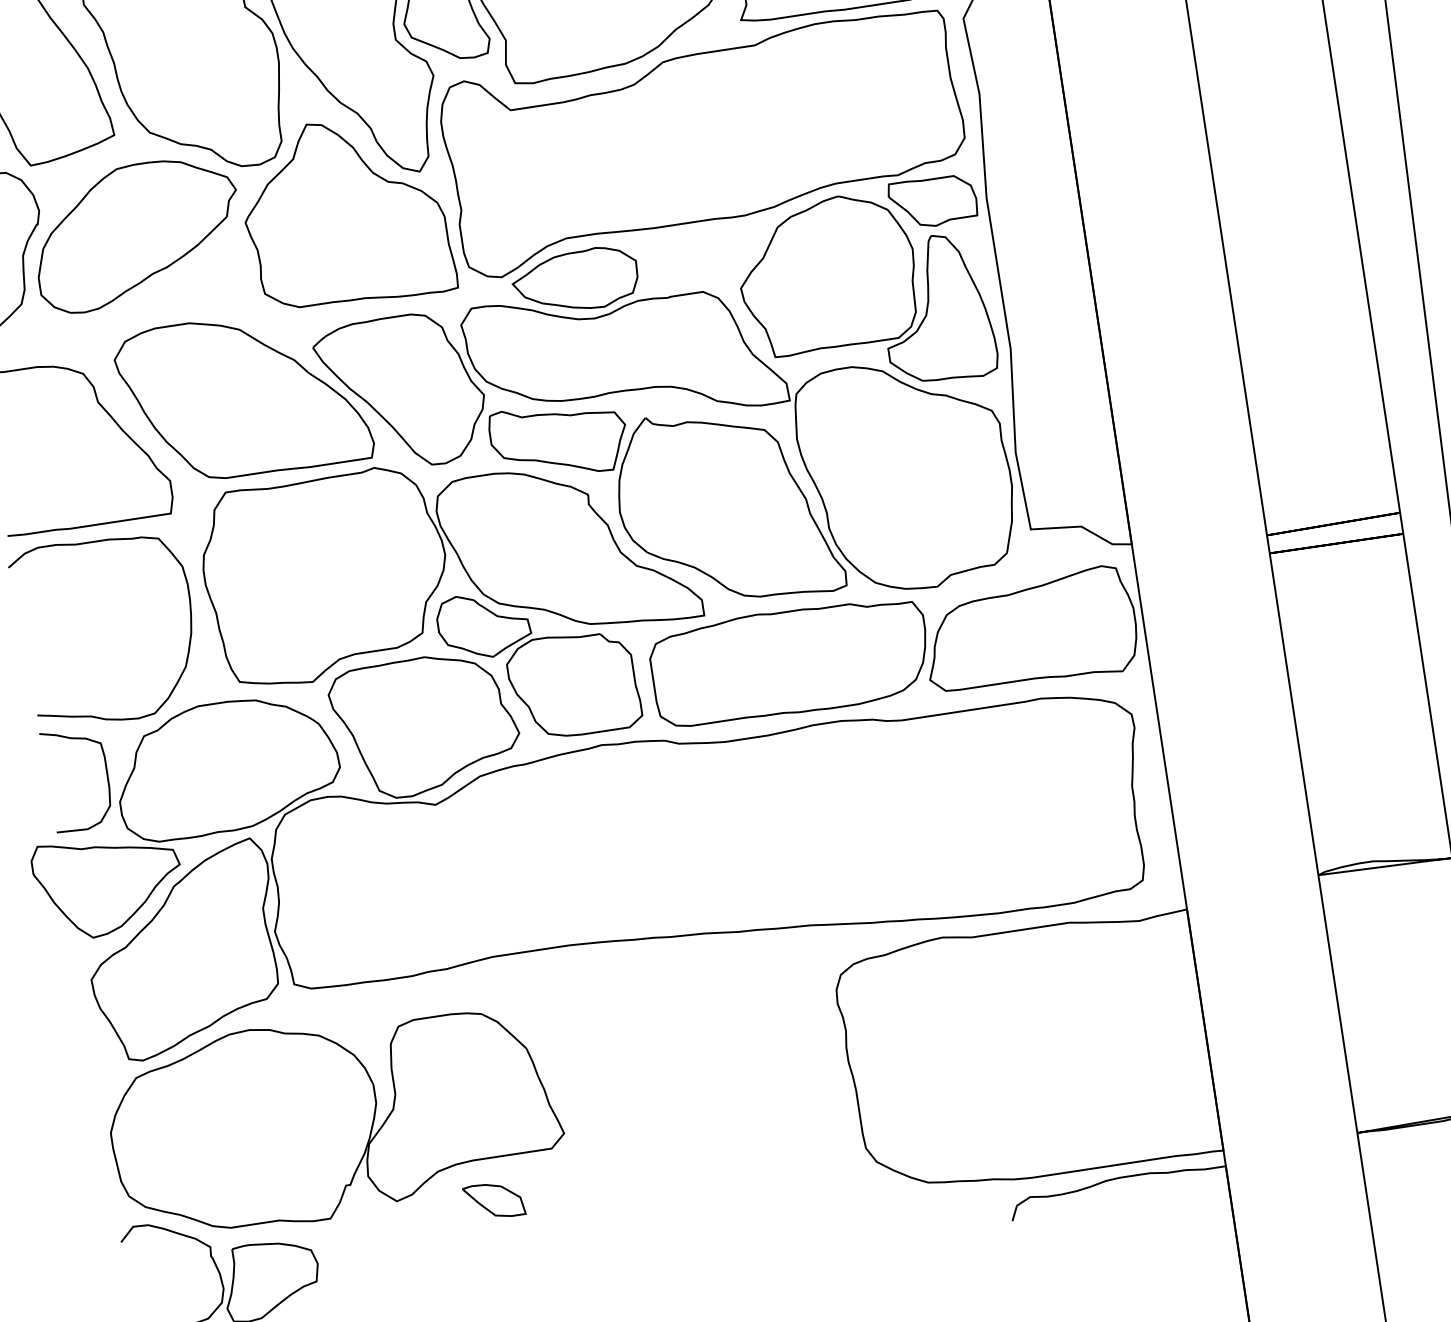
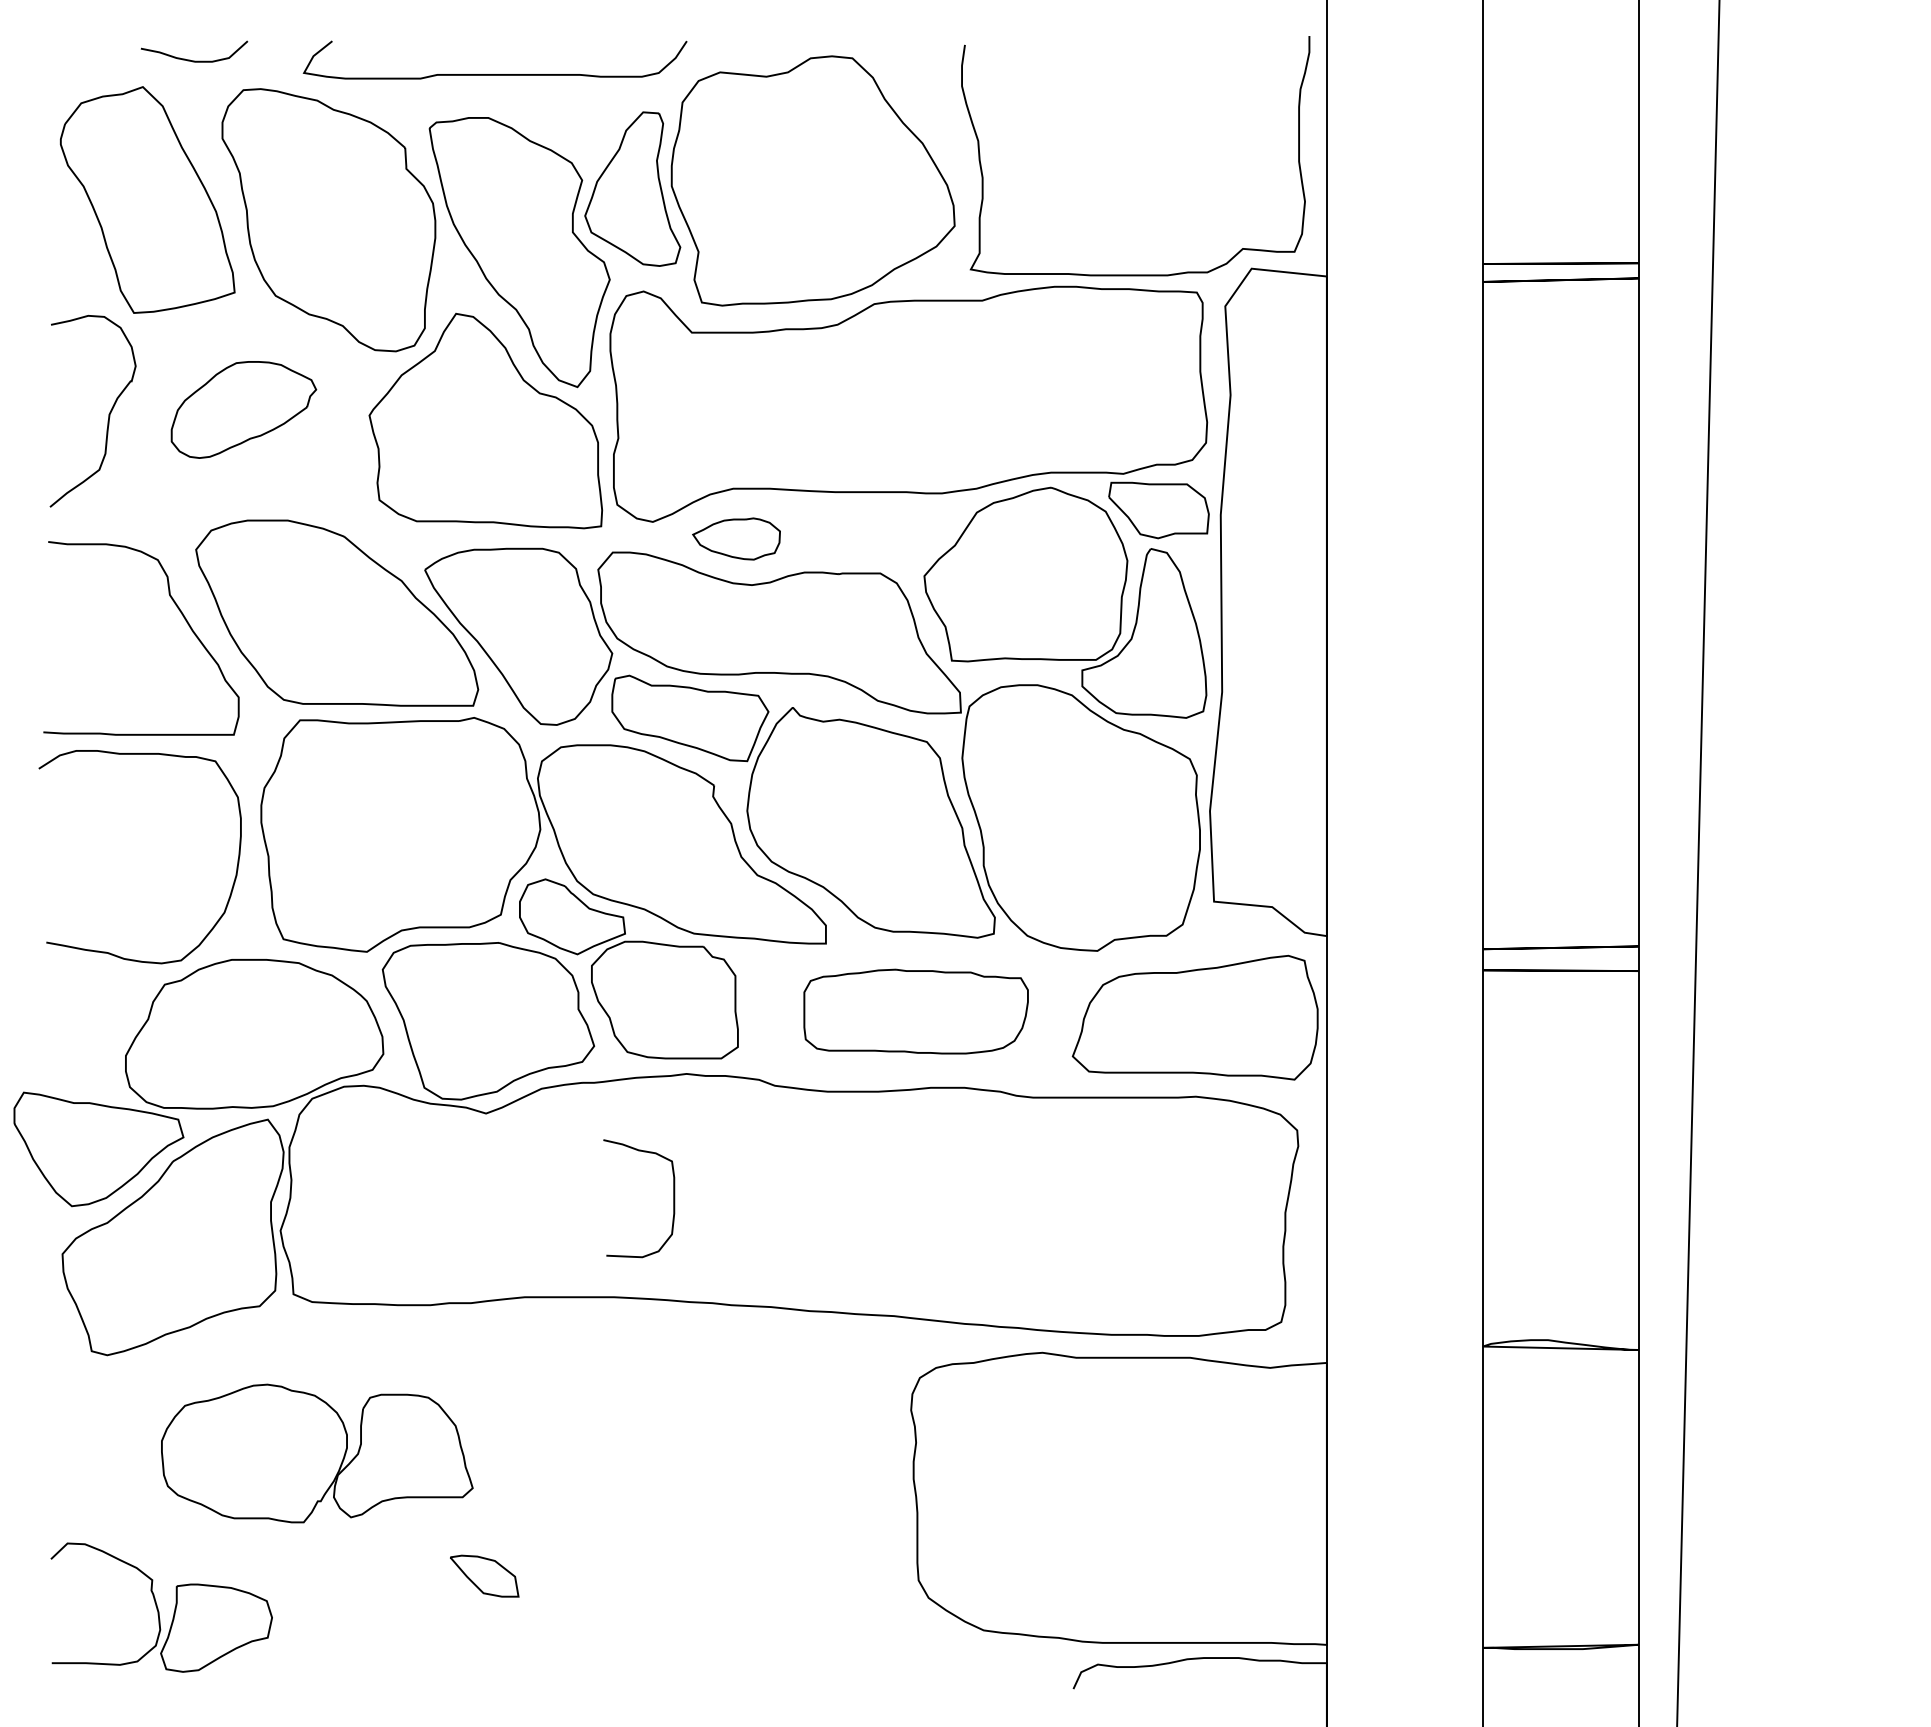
part: (137, 234) -> (243, 409), size x0.6
part: (575, 280) -> (736, 538), size x0.6
part: (789, 662) -> (915, 1011), size x0.7
curve: (106, 774) -> (673, 1198), moved
part: (335, 1117) -> (317, 1453), size x0.6

